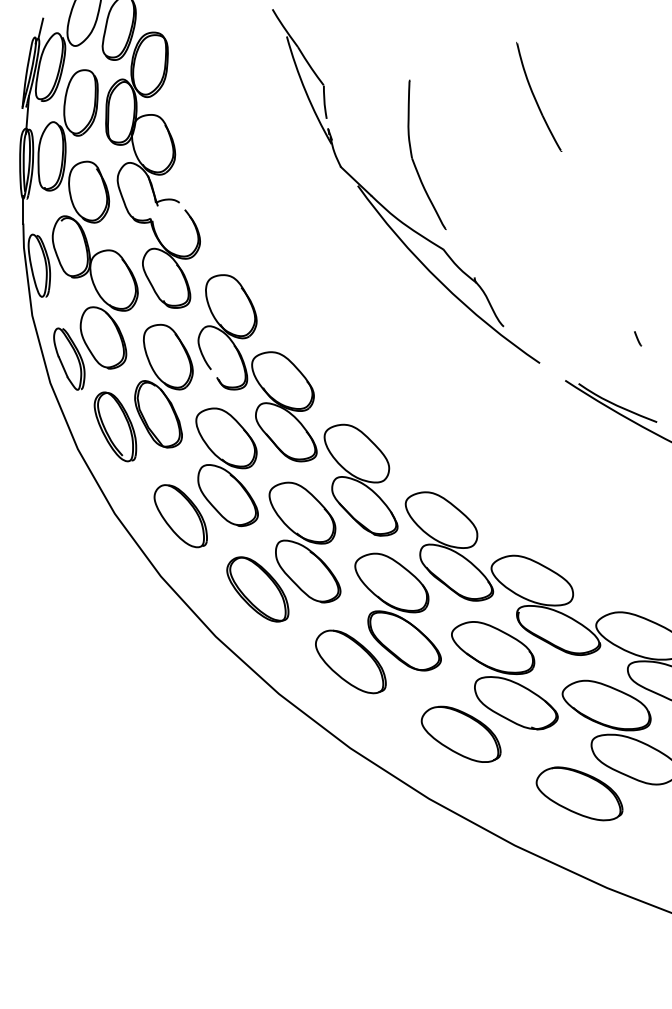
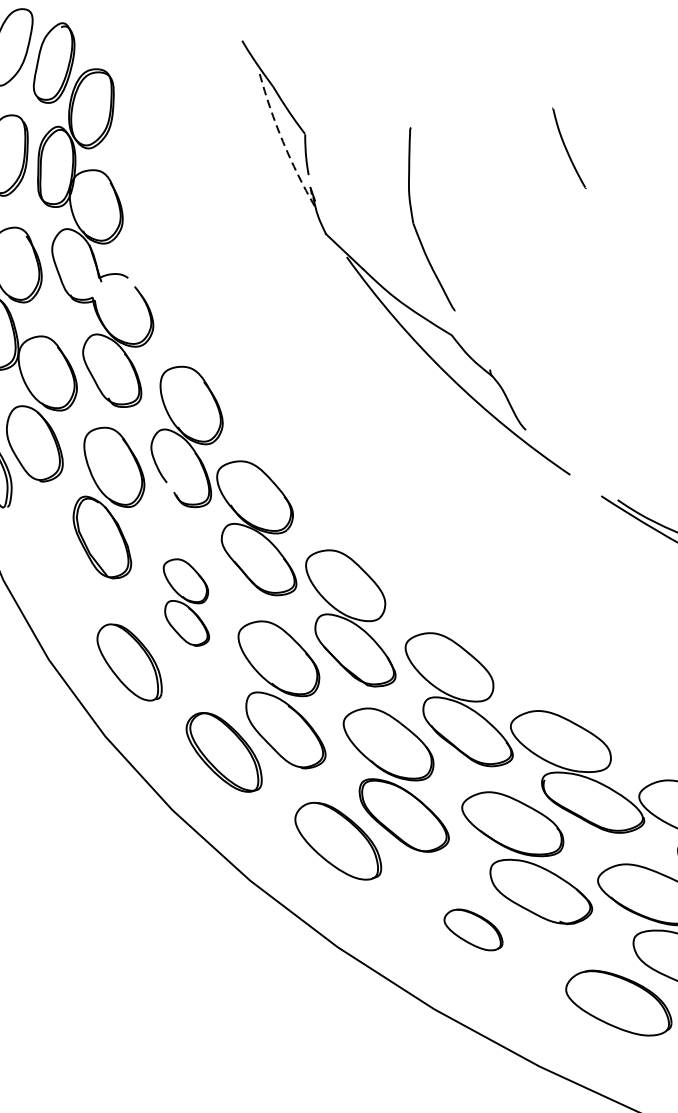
arc: (305, 91) -> (282, 141), solid -> dashed
part: (539, 96) -> (569, 147), size x0.6
part: (115, 426) -> (49, 552), removed
part: (226, 467) -> (185, 602), size x0.6
part: (460, 733) -> (472, 929), size x0.6

